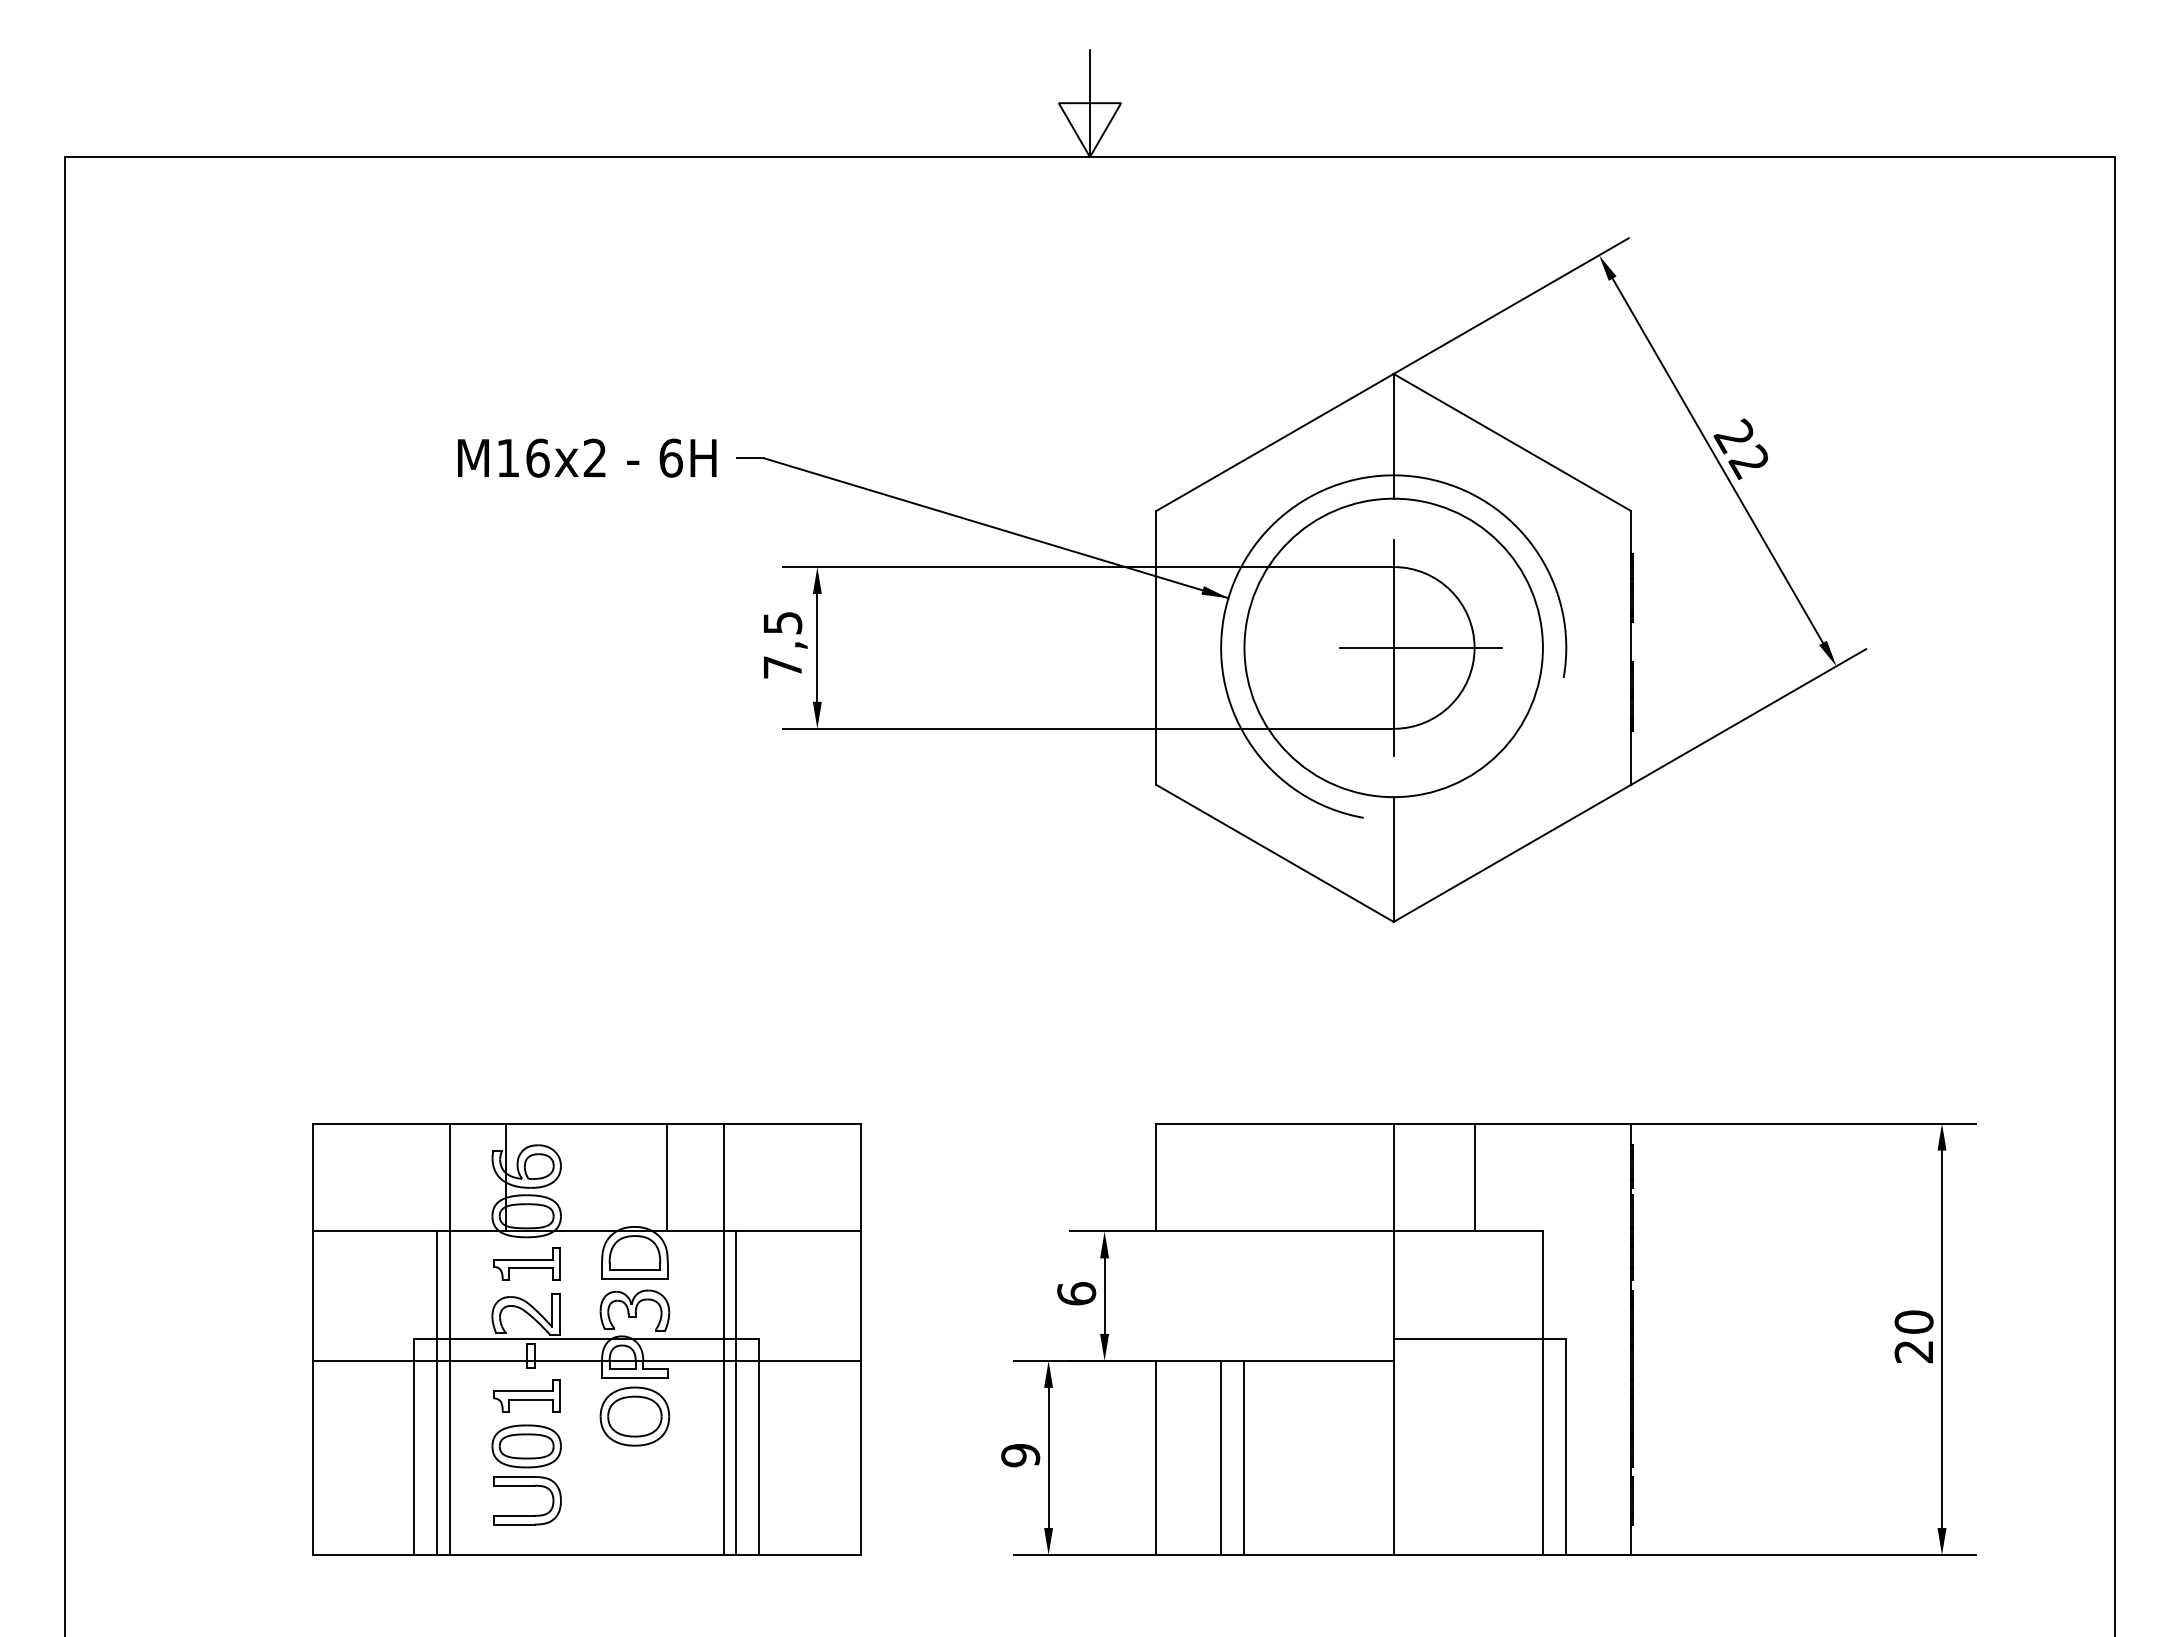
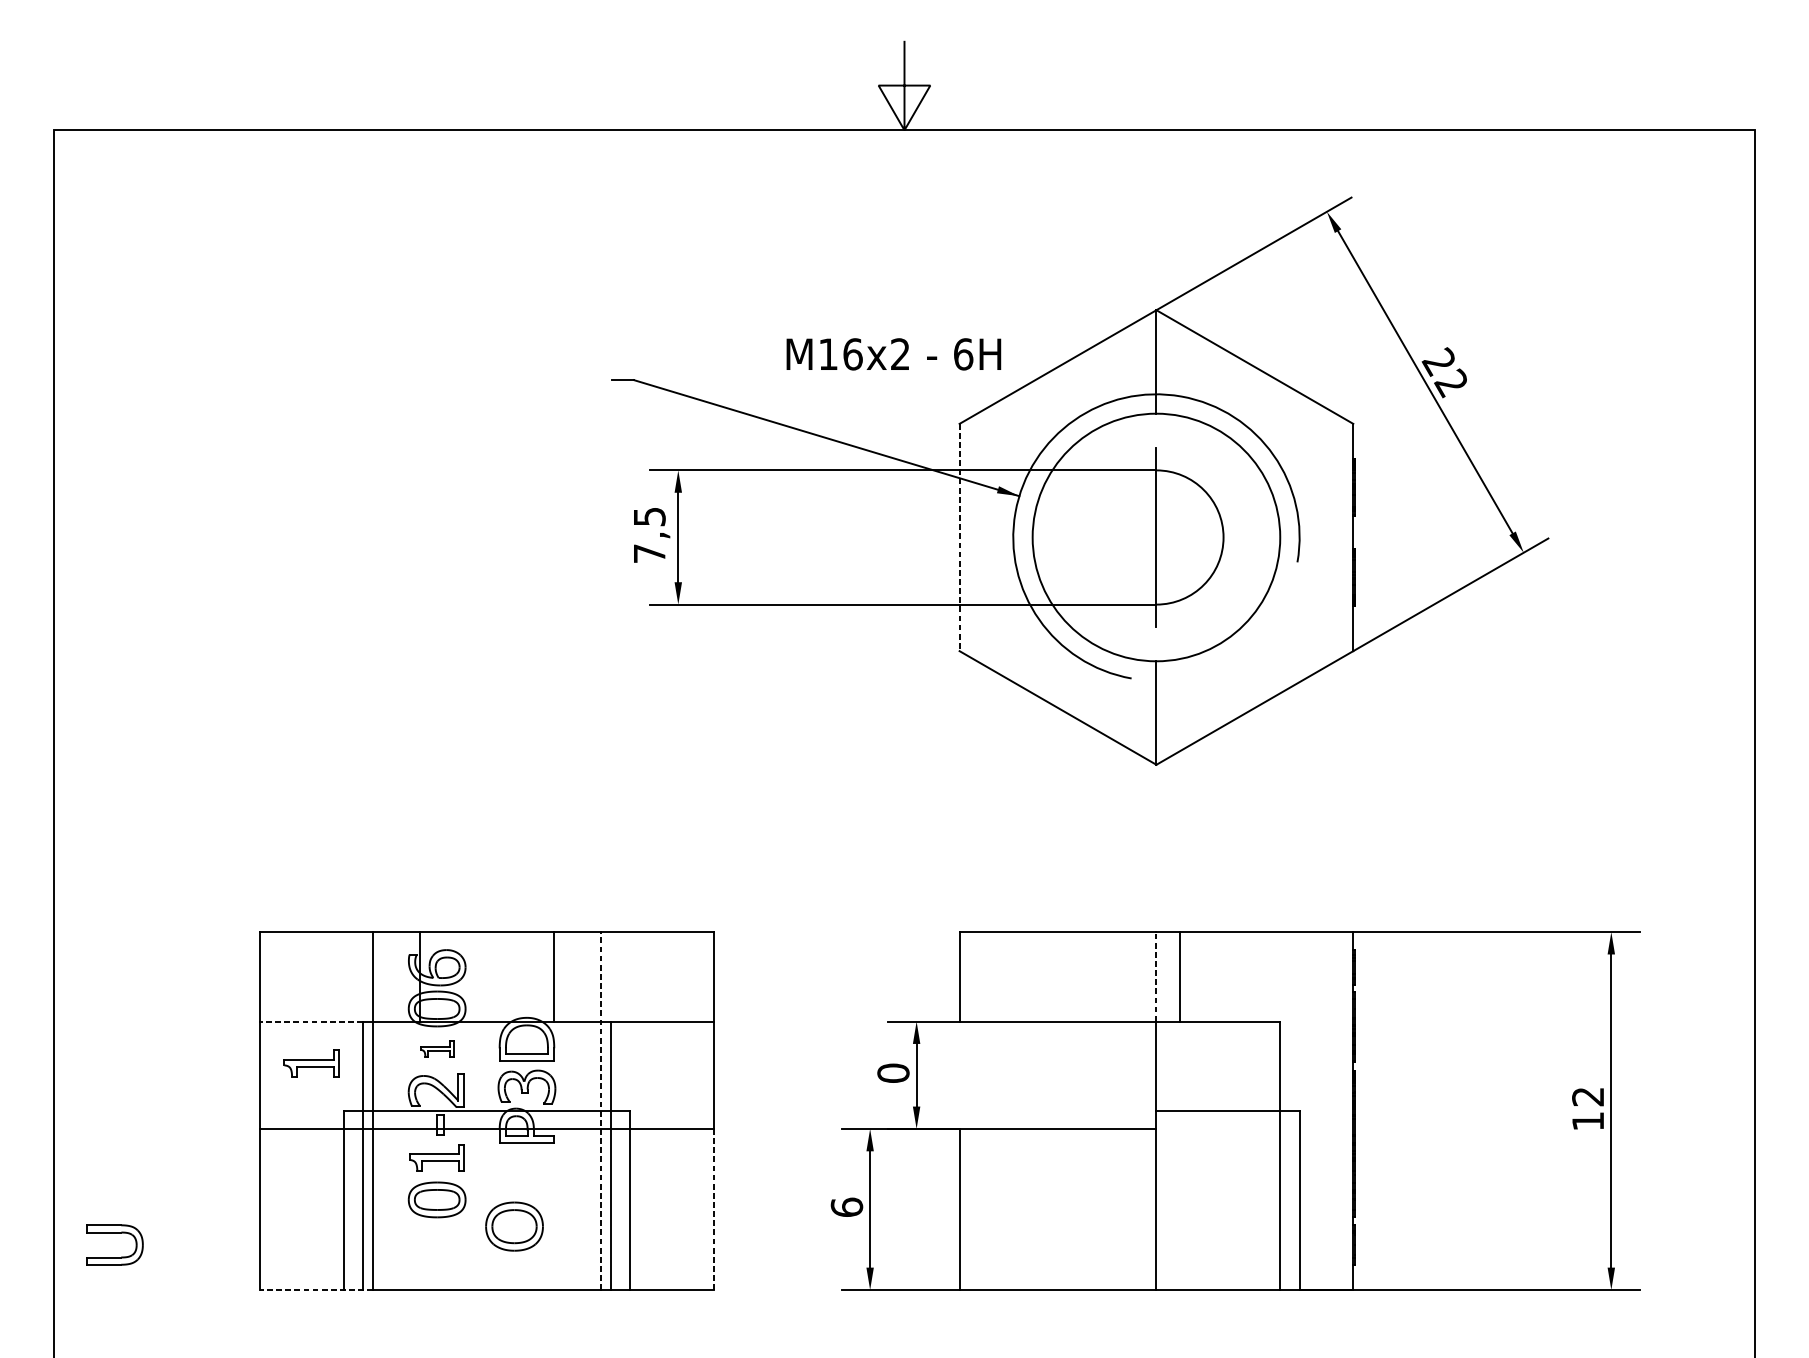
text: (587, 457) -> (894, 353), moved
line: (1156, 647) -> (959, 537), solid -> dashed
line: (1420, 647) -> (1178, 537), removed
line: (1393, 1177) -> (1156, 976), solid -> dashed
line: (1474, 1177) -> (1180, 976), moved
line: (374, 1231) -> (310, 1021), solid -> dashed
part: (526, 1263) -> (437, 1048), size x0.6
part: (375, 1281) -> (311, 1063), added
text: (1076, 1293) -> (893, 1073), 6 -> 0
text: (1913, 1336) -> (1587, 1108), 20 -> 12
line: (723, 1339) -> (600, 1111), solid -> dashed
part: (634, 1416) -> (514, 1226), moved
text: (1020, 1455) -> (846, 1207), 9 -> 6
line: (860, 1457) -> (714, 1209), solid -> dashed
line: (1221, 1457) -> (1013, 1209), removed
line: (1244, 1457) -> (1032, 1209), removed
part: (527, 1486) -> (115, 1233), moved
line: (380, 1555) -> (315, 1290), solid -> dashed

